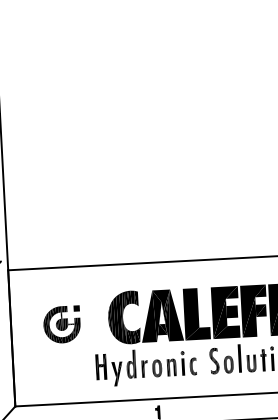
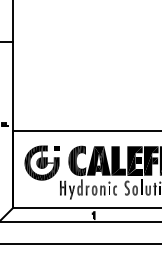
part: (61, 323) -> (41, 162), size x1.67

